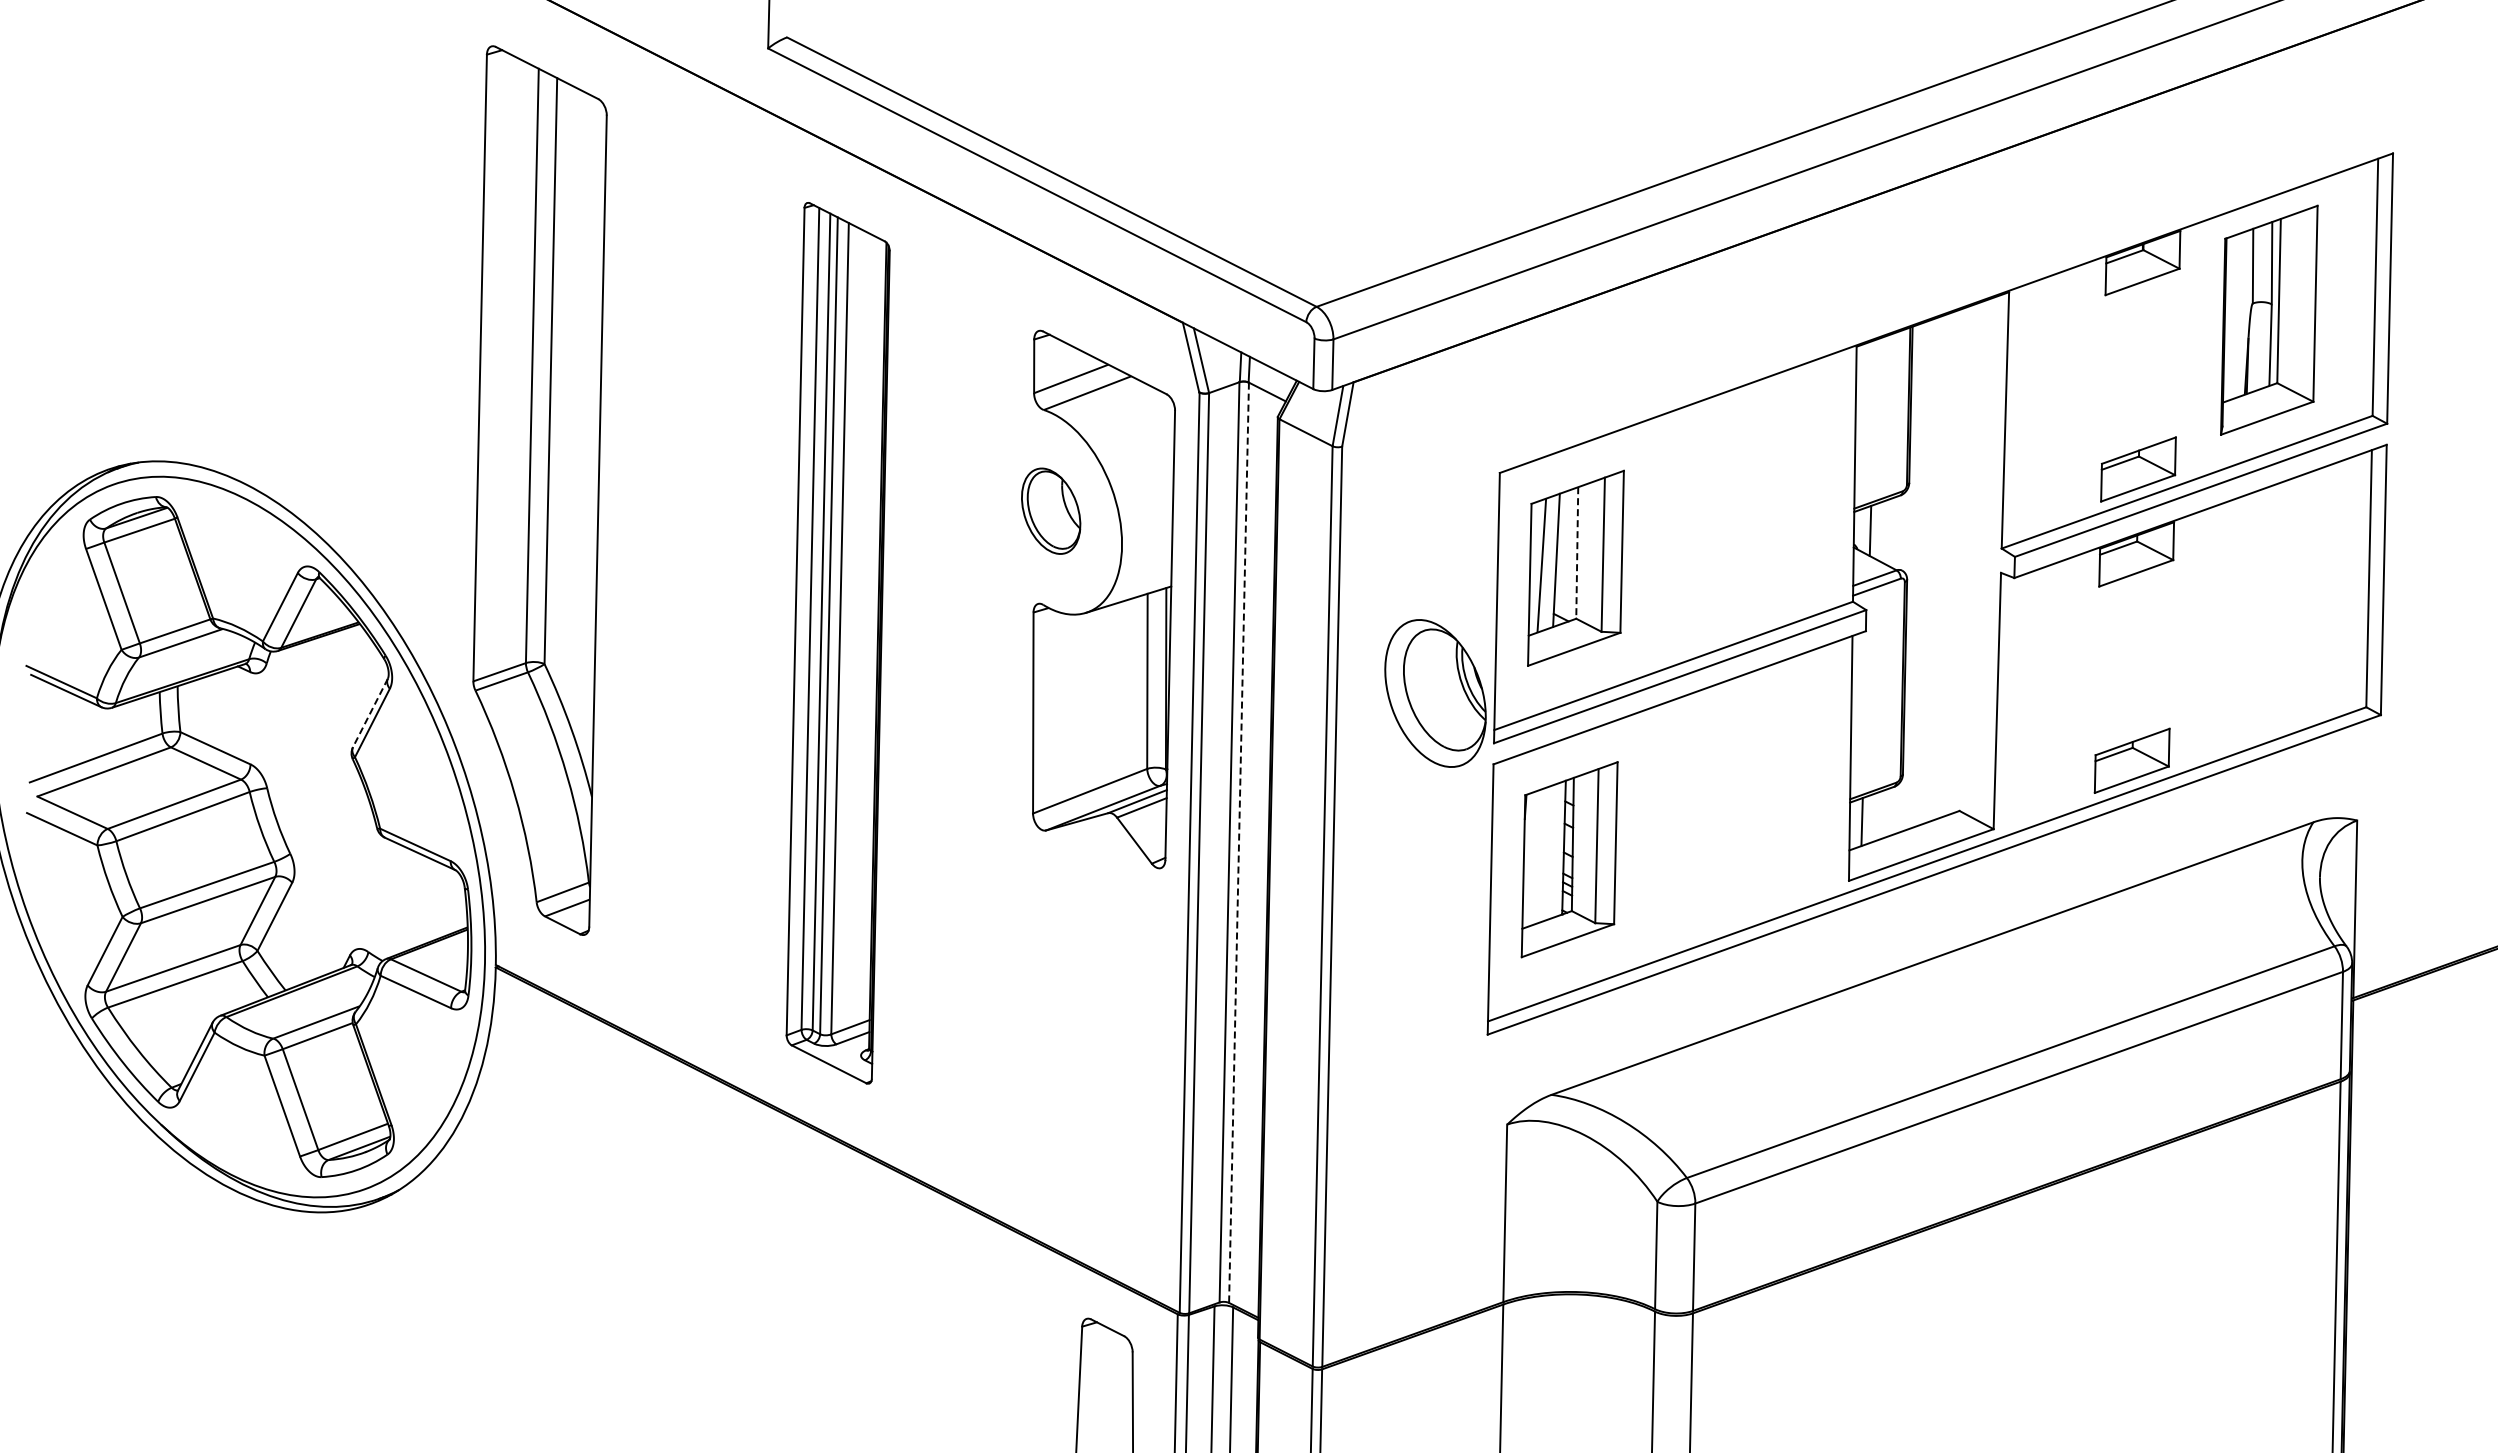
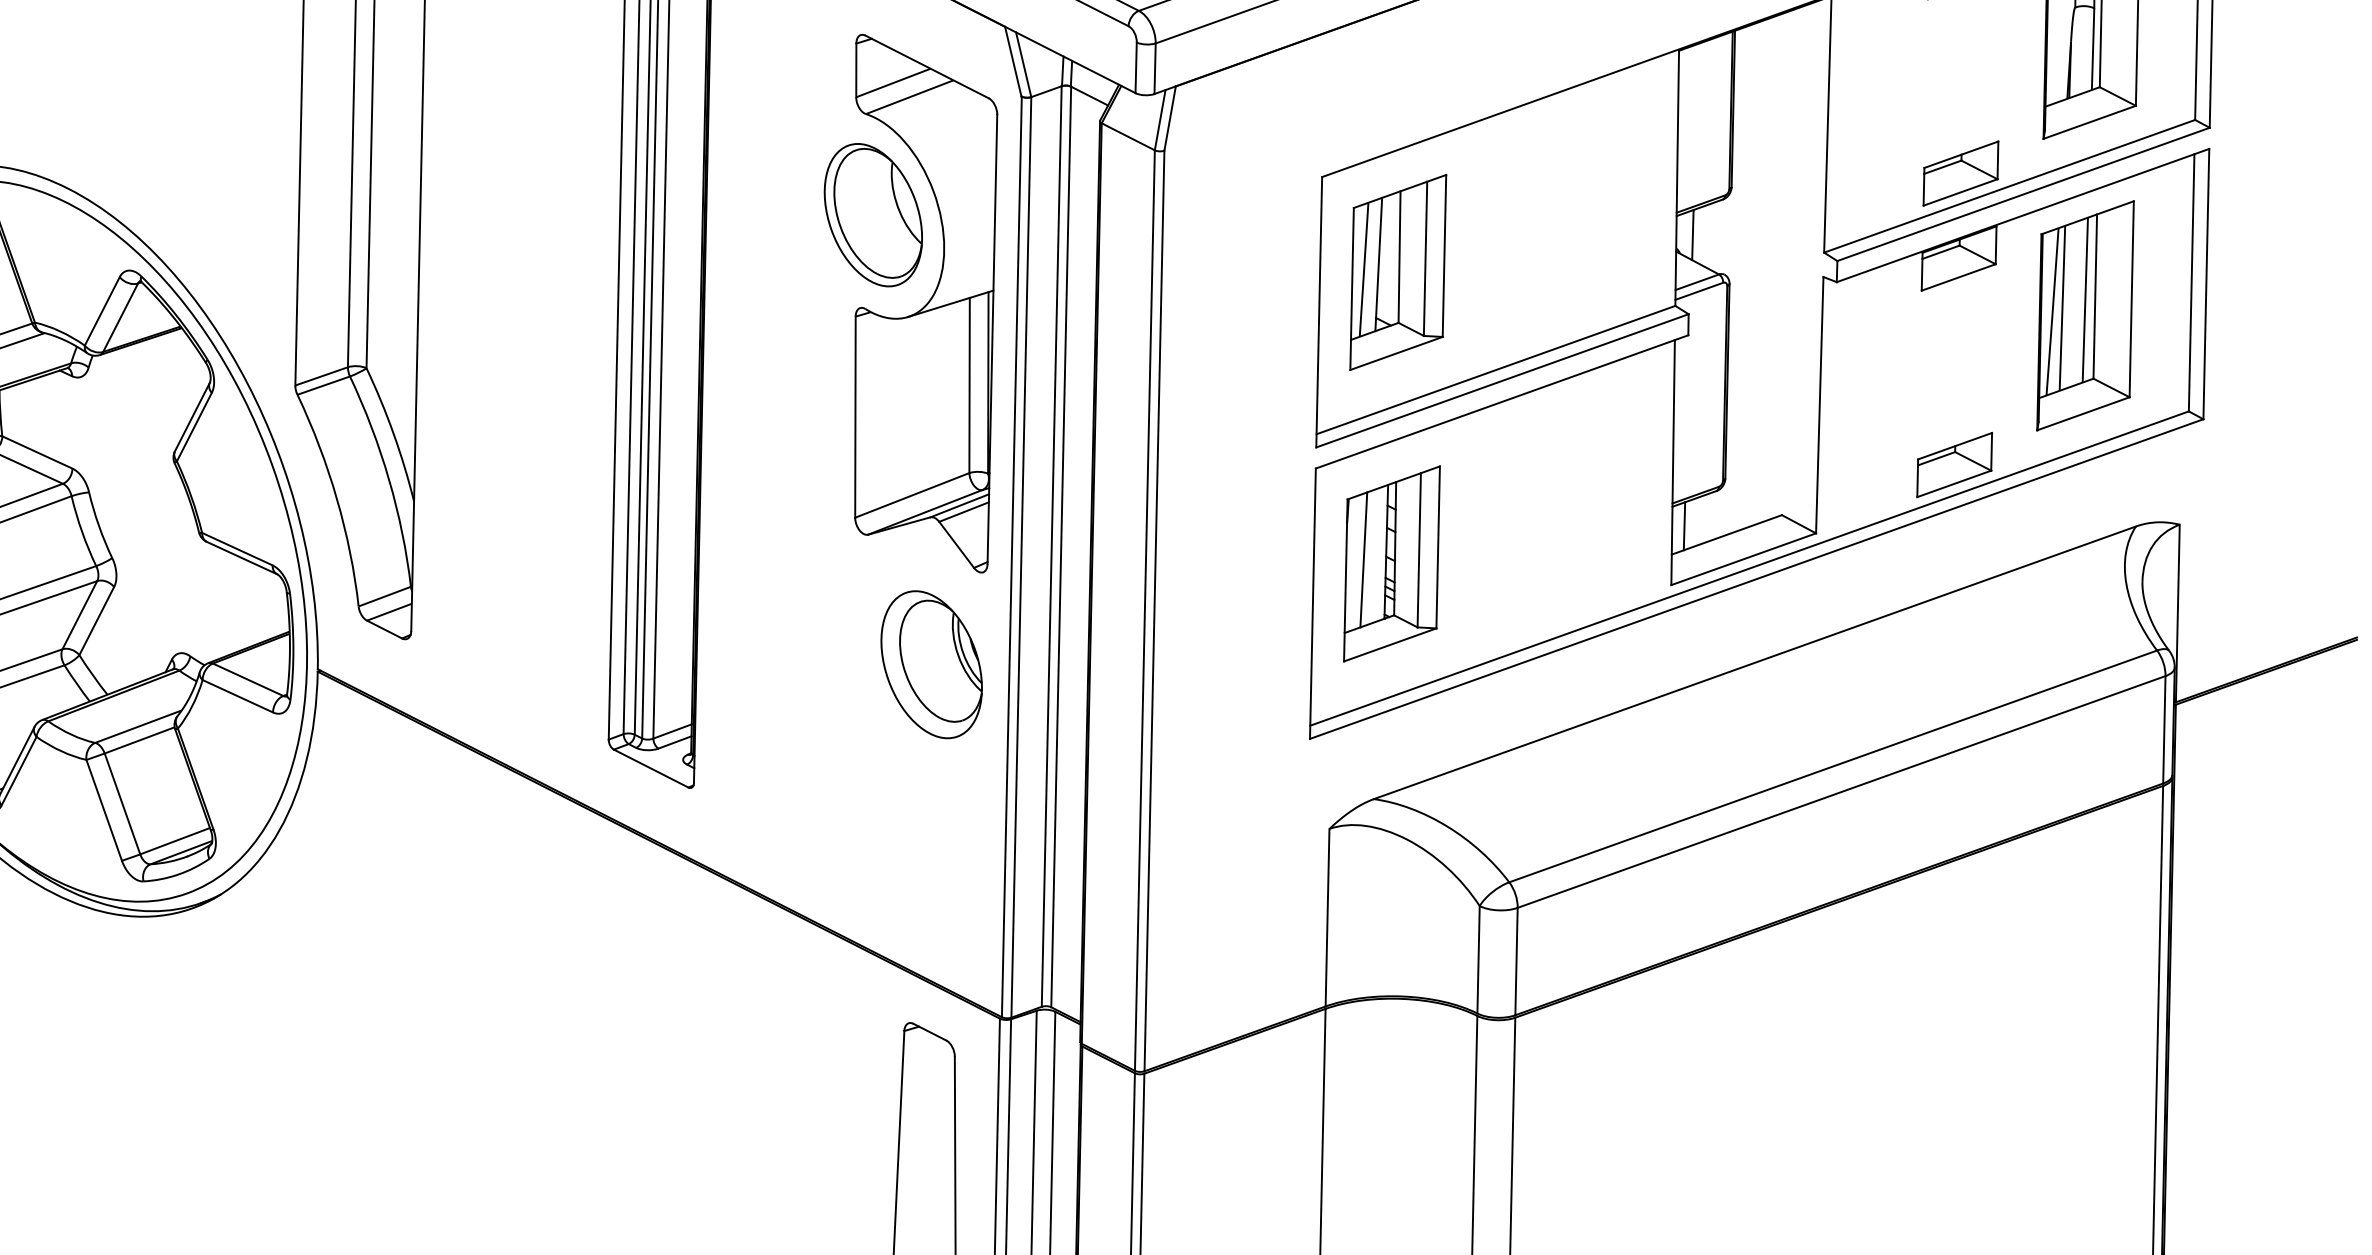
part: (1050, 511) -> (872, 215), size x1.67
line: (1577, 552) -> (1399, 256), dashed -> solid
part: (2262, 611) -> (2085, 315), added
part: (1435, 693) -> (931, 664), moved
line: (370, 713) -> (192, 417), dashed -> solid
line: (1239, 843) -> (1061, 547), dashed -> solid
line: (1541, 855) -> (1363, 559), added

